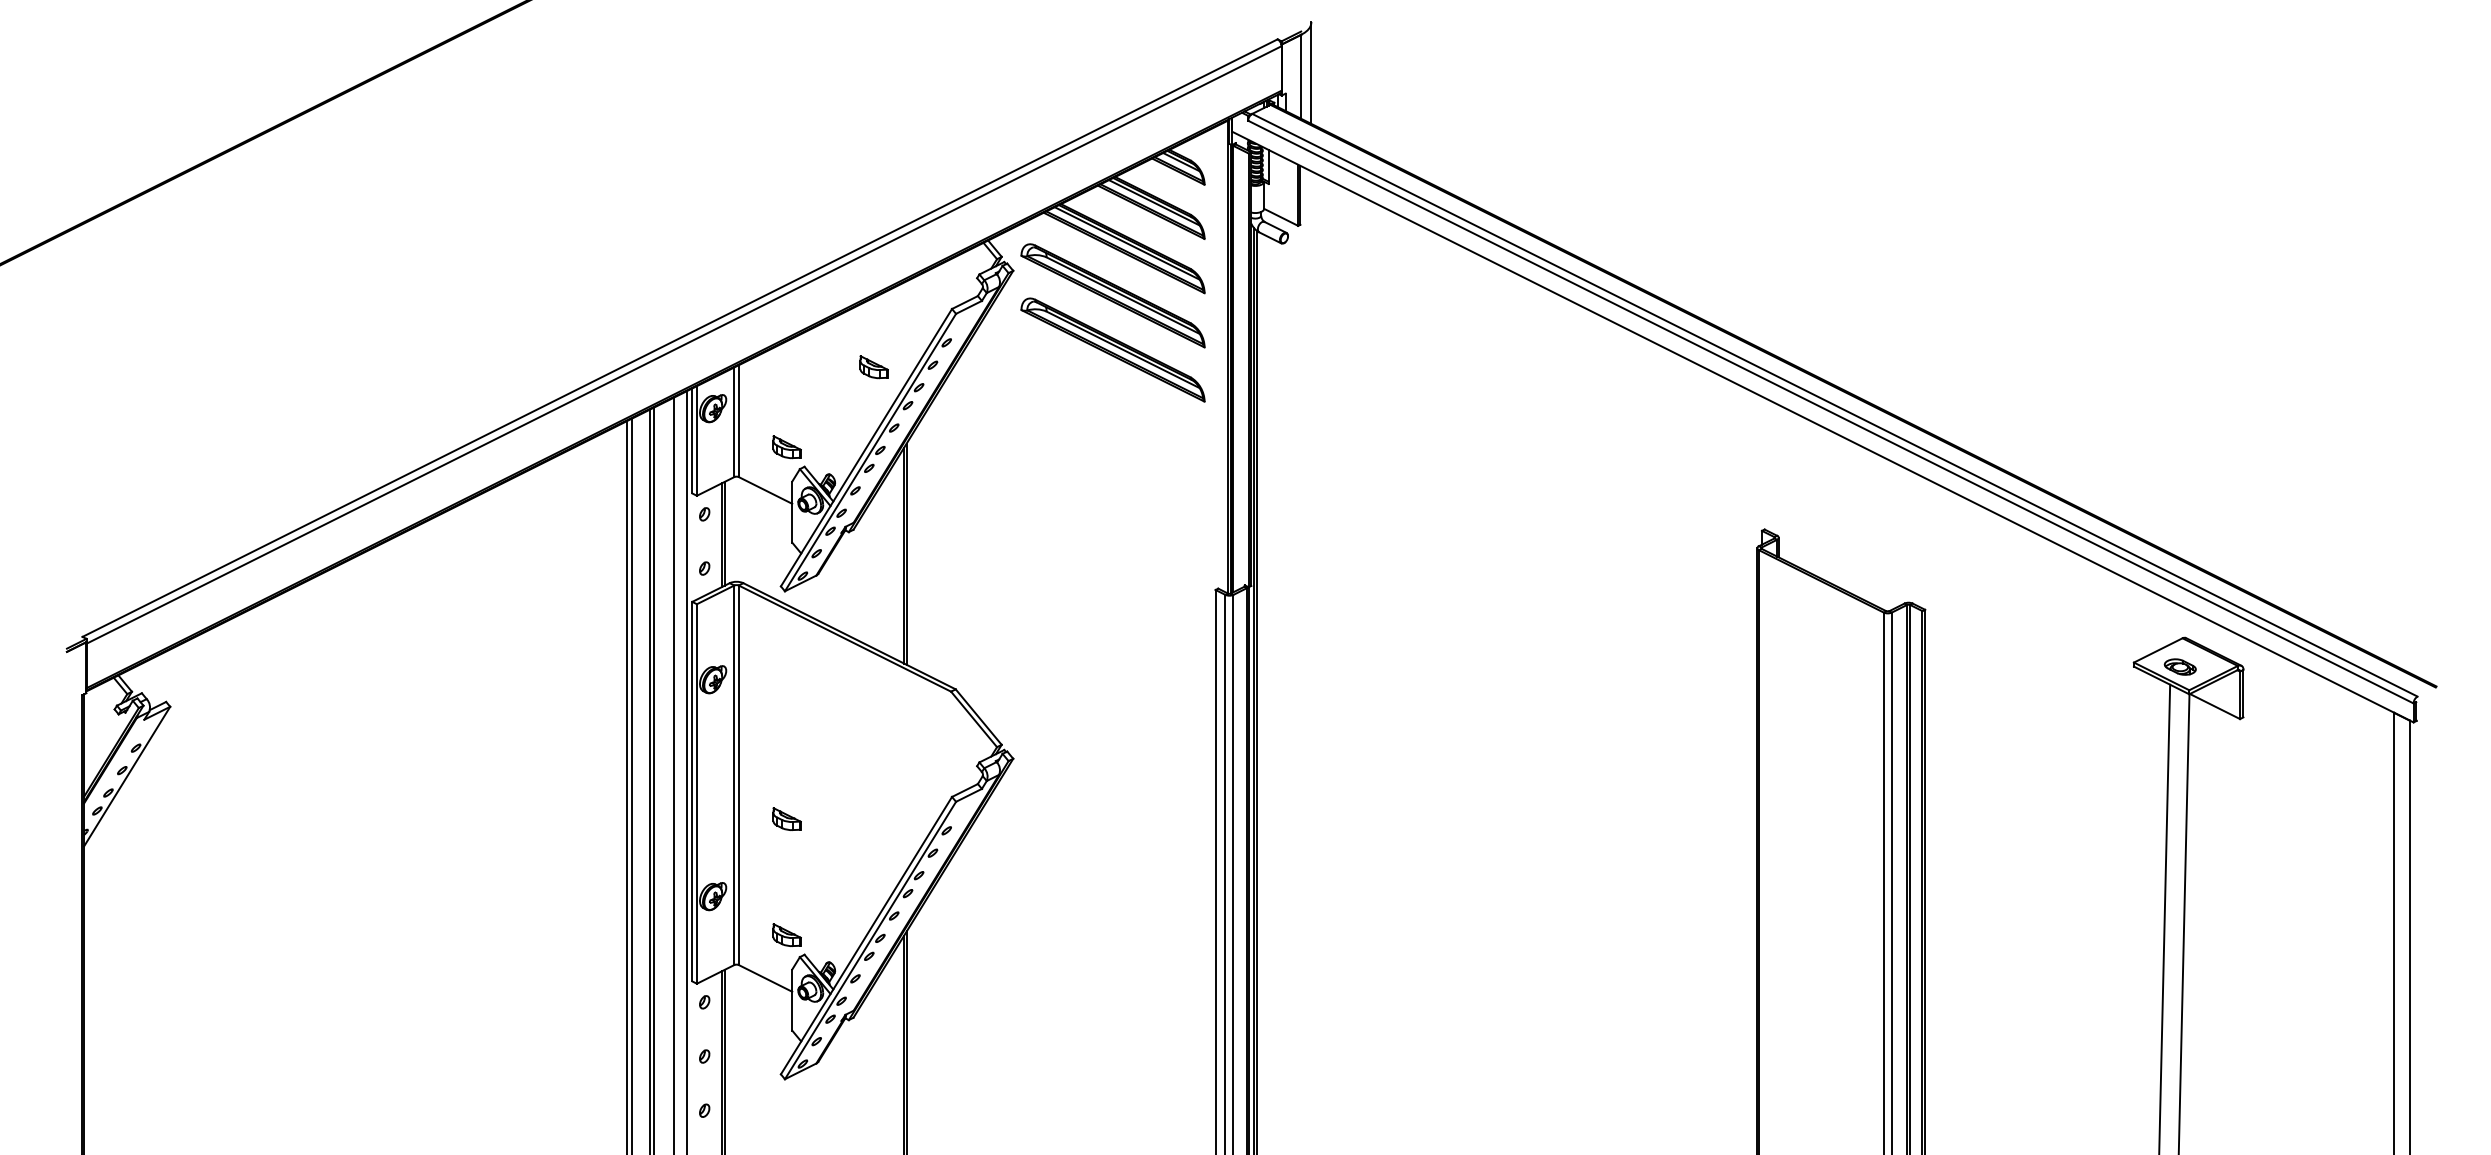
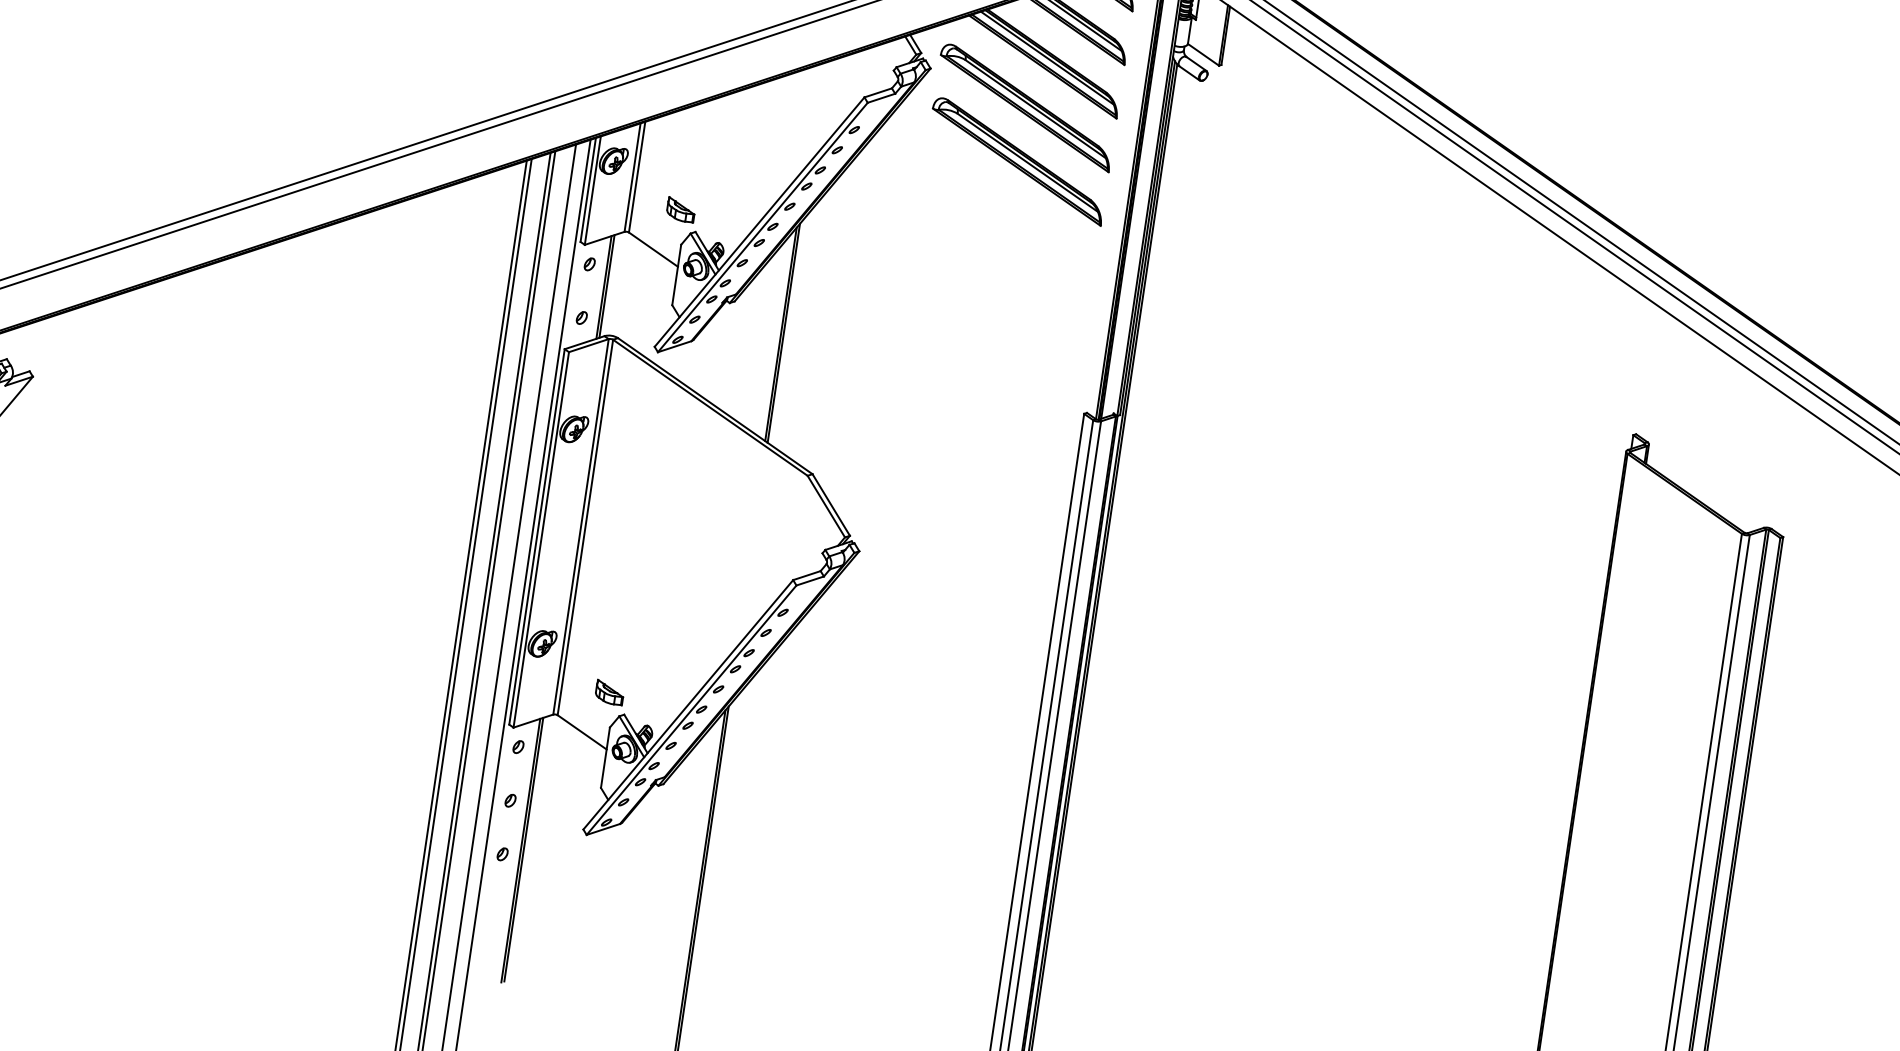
part: (873, 367) -> (778, 143), removed
part: (786, 818) -> (626, 577), removed

